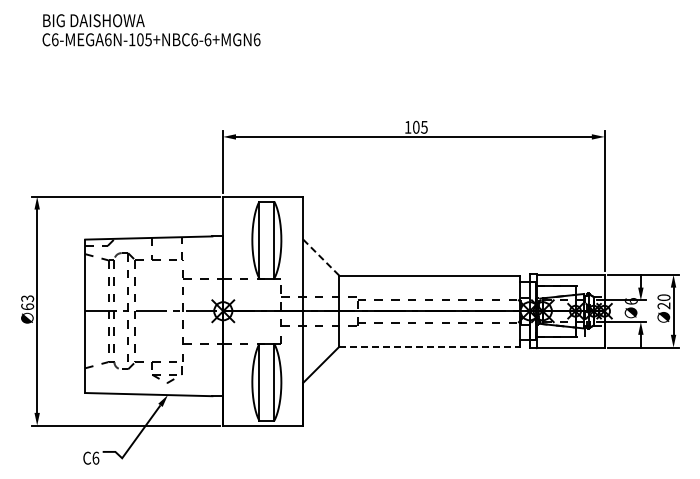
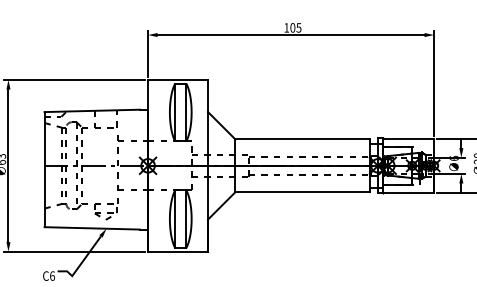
line: (321, 257) -> (221, 125), dashed -> solid
line: (430, 346) -> (303, 192), dashed -> solid

